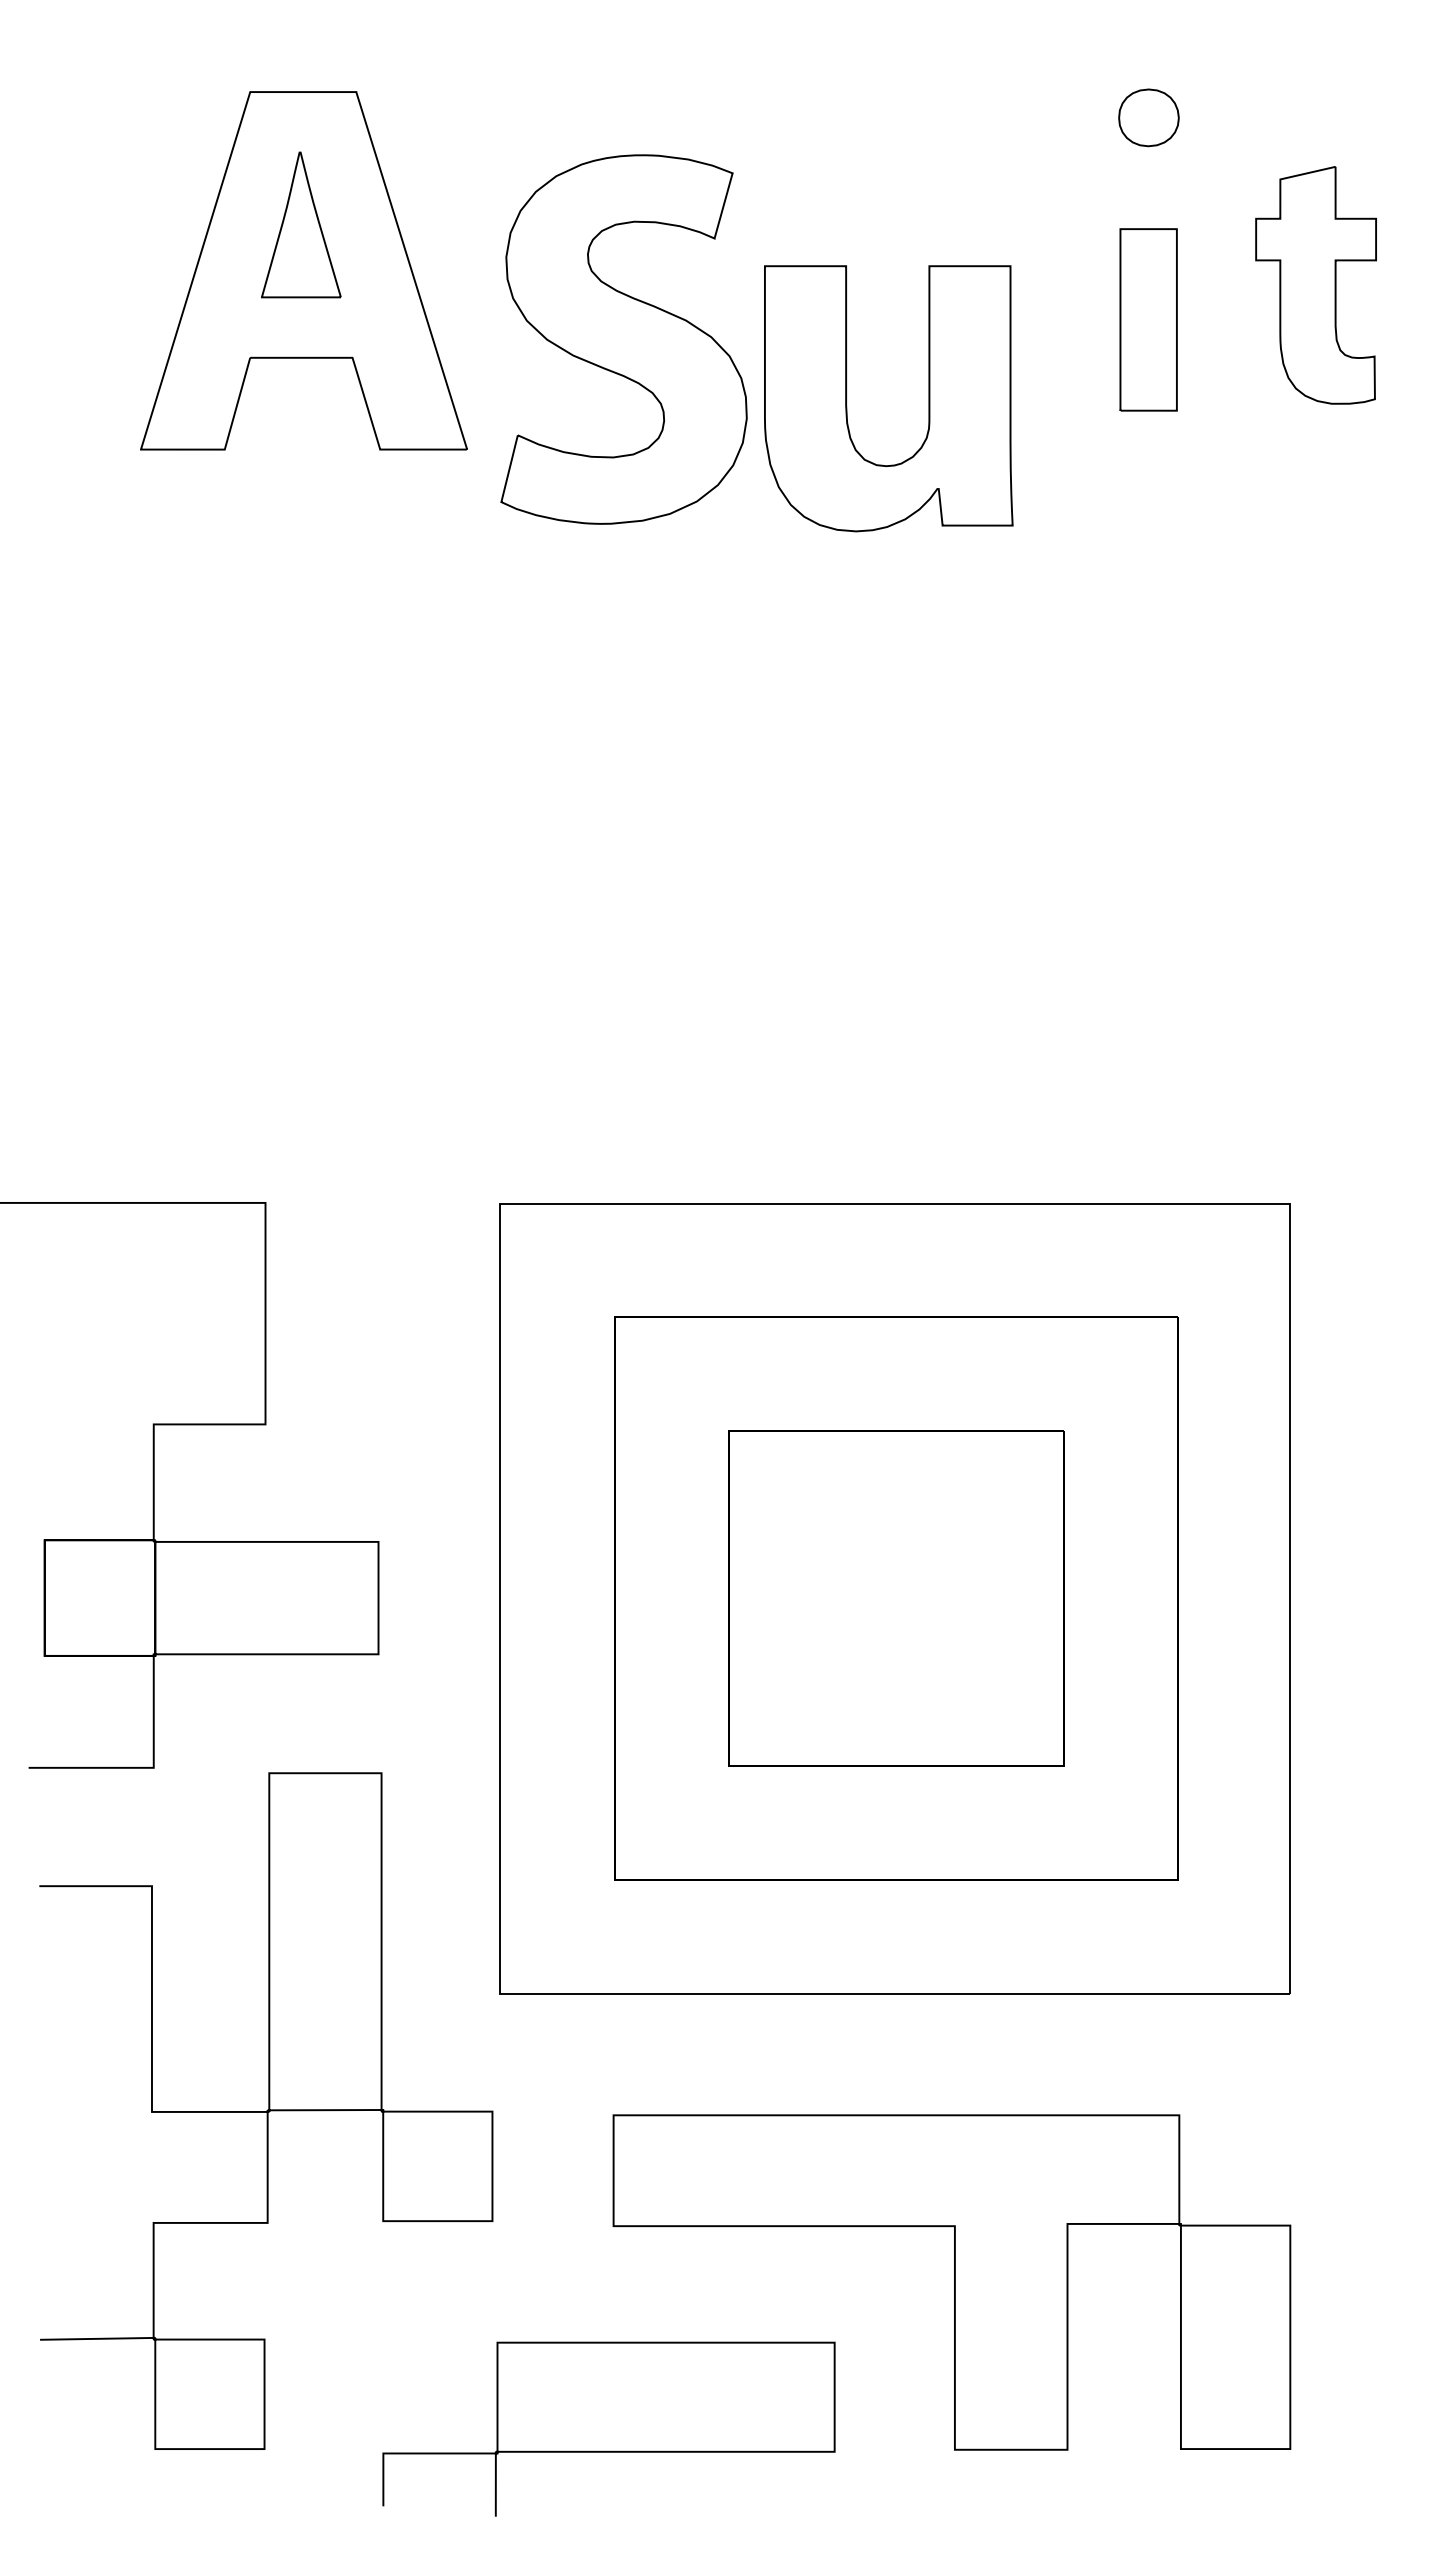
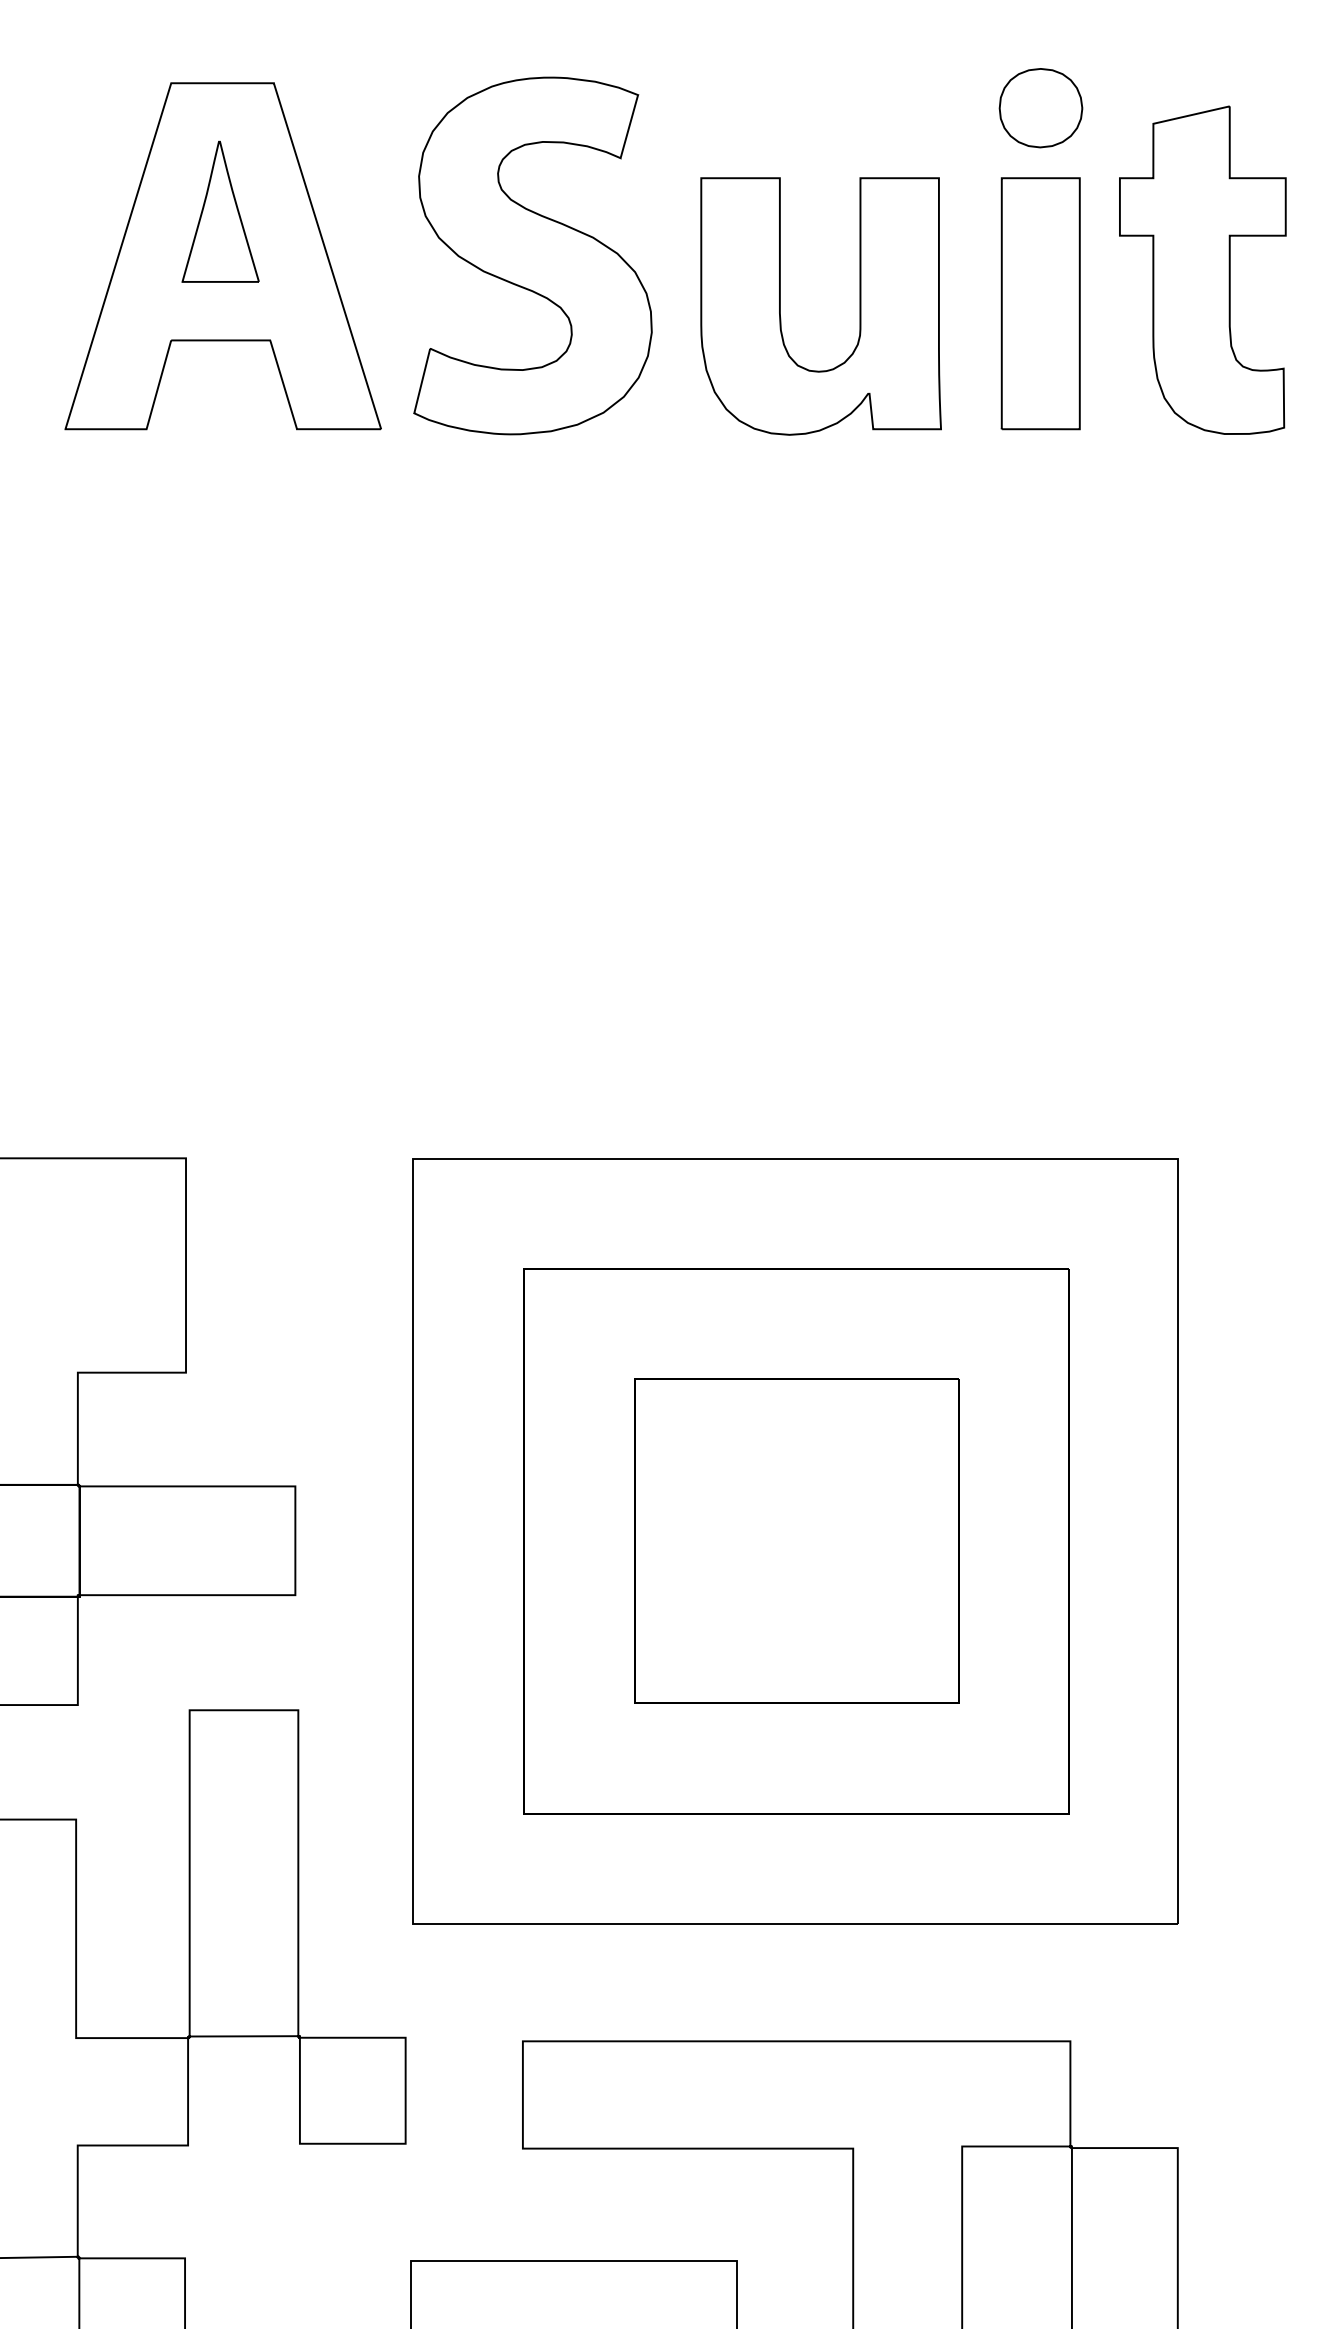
part: (1148, 117) -> (1040, 107), size x1.43
part: (1315, 285) -> (1202, 270), size x1.43
part: (1148, 319) -> (1040, 303), size x1.43
part: (623, 339) -> (532, 255), moved
part: (928, 398) -> (859, 306), moved

